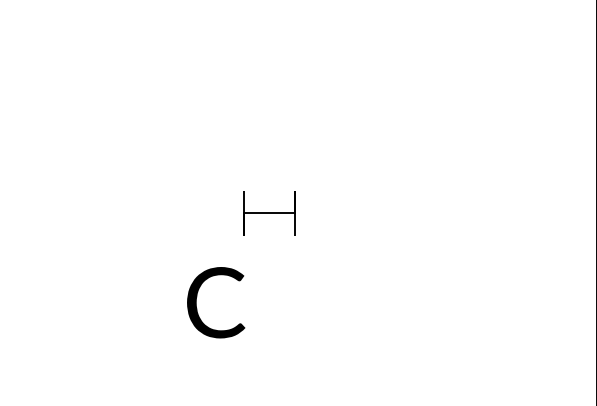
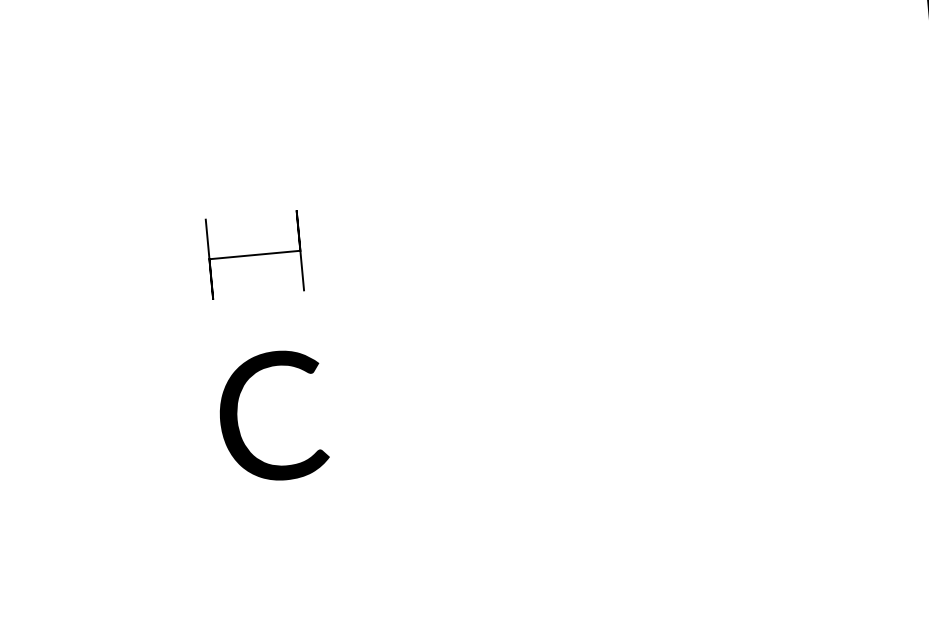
curve: (269, 213) -> (254, 255), moved

